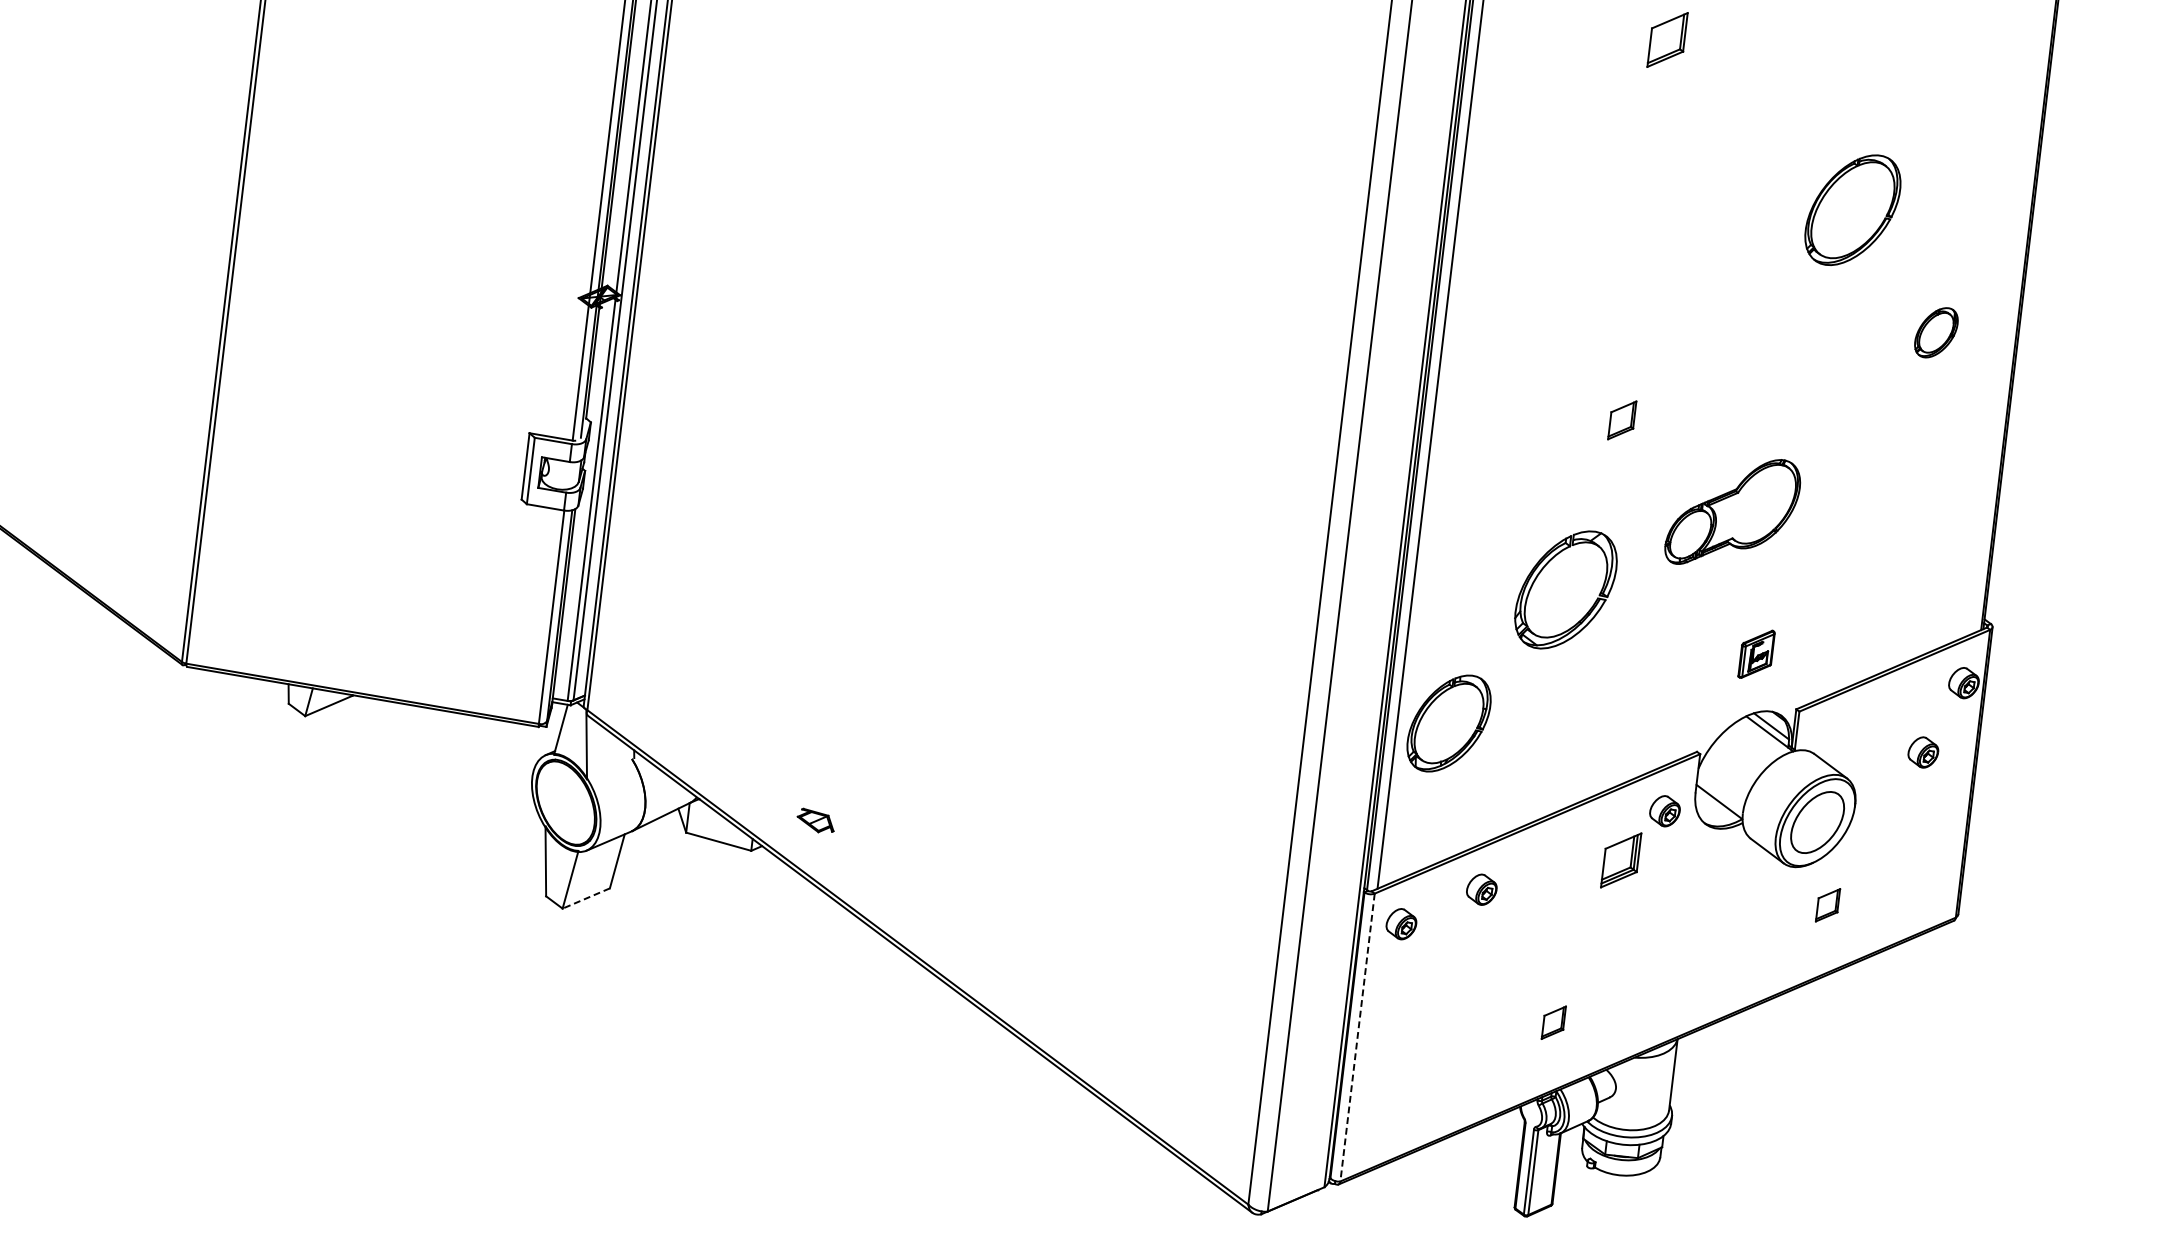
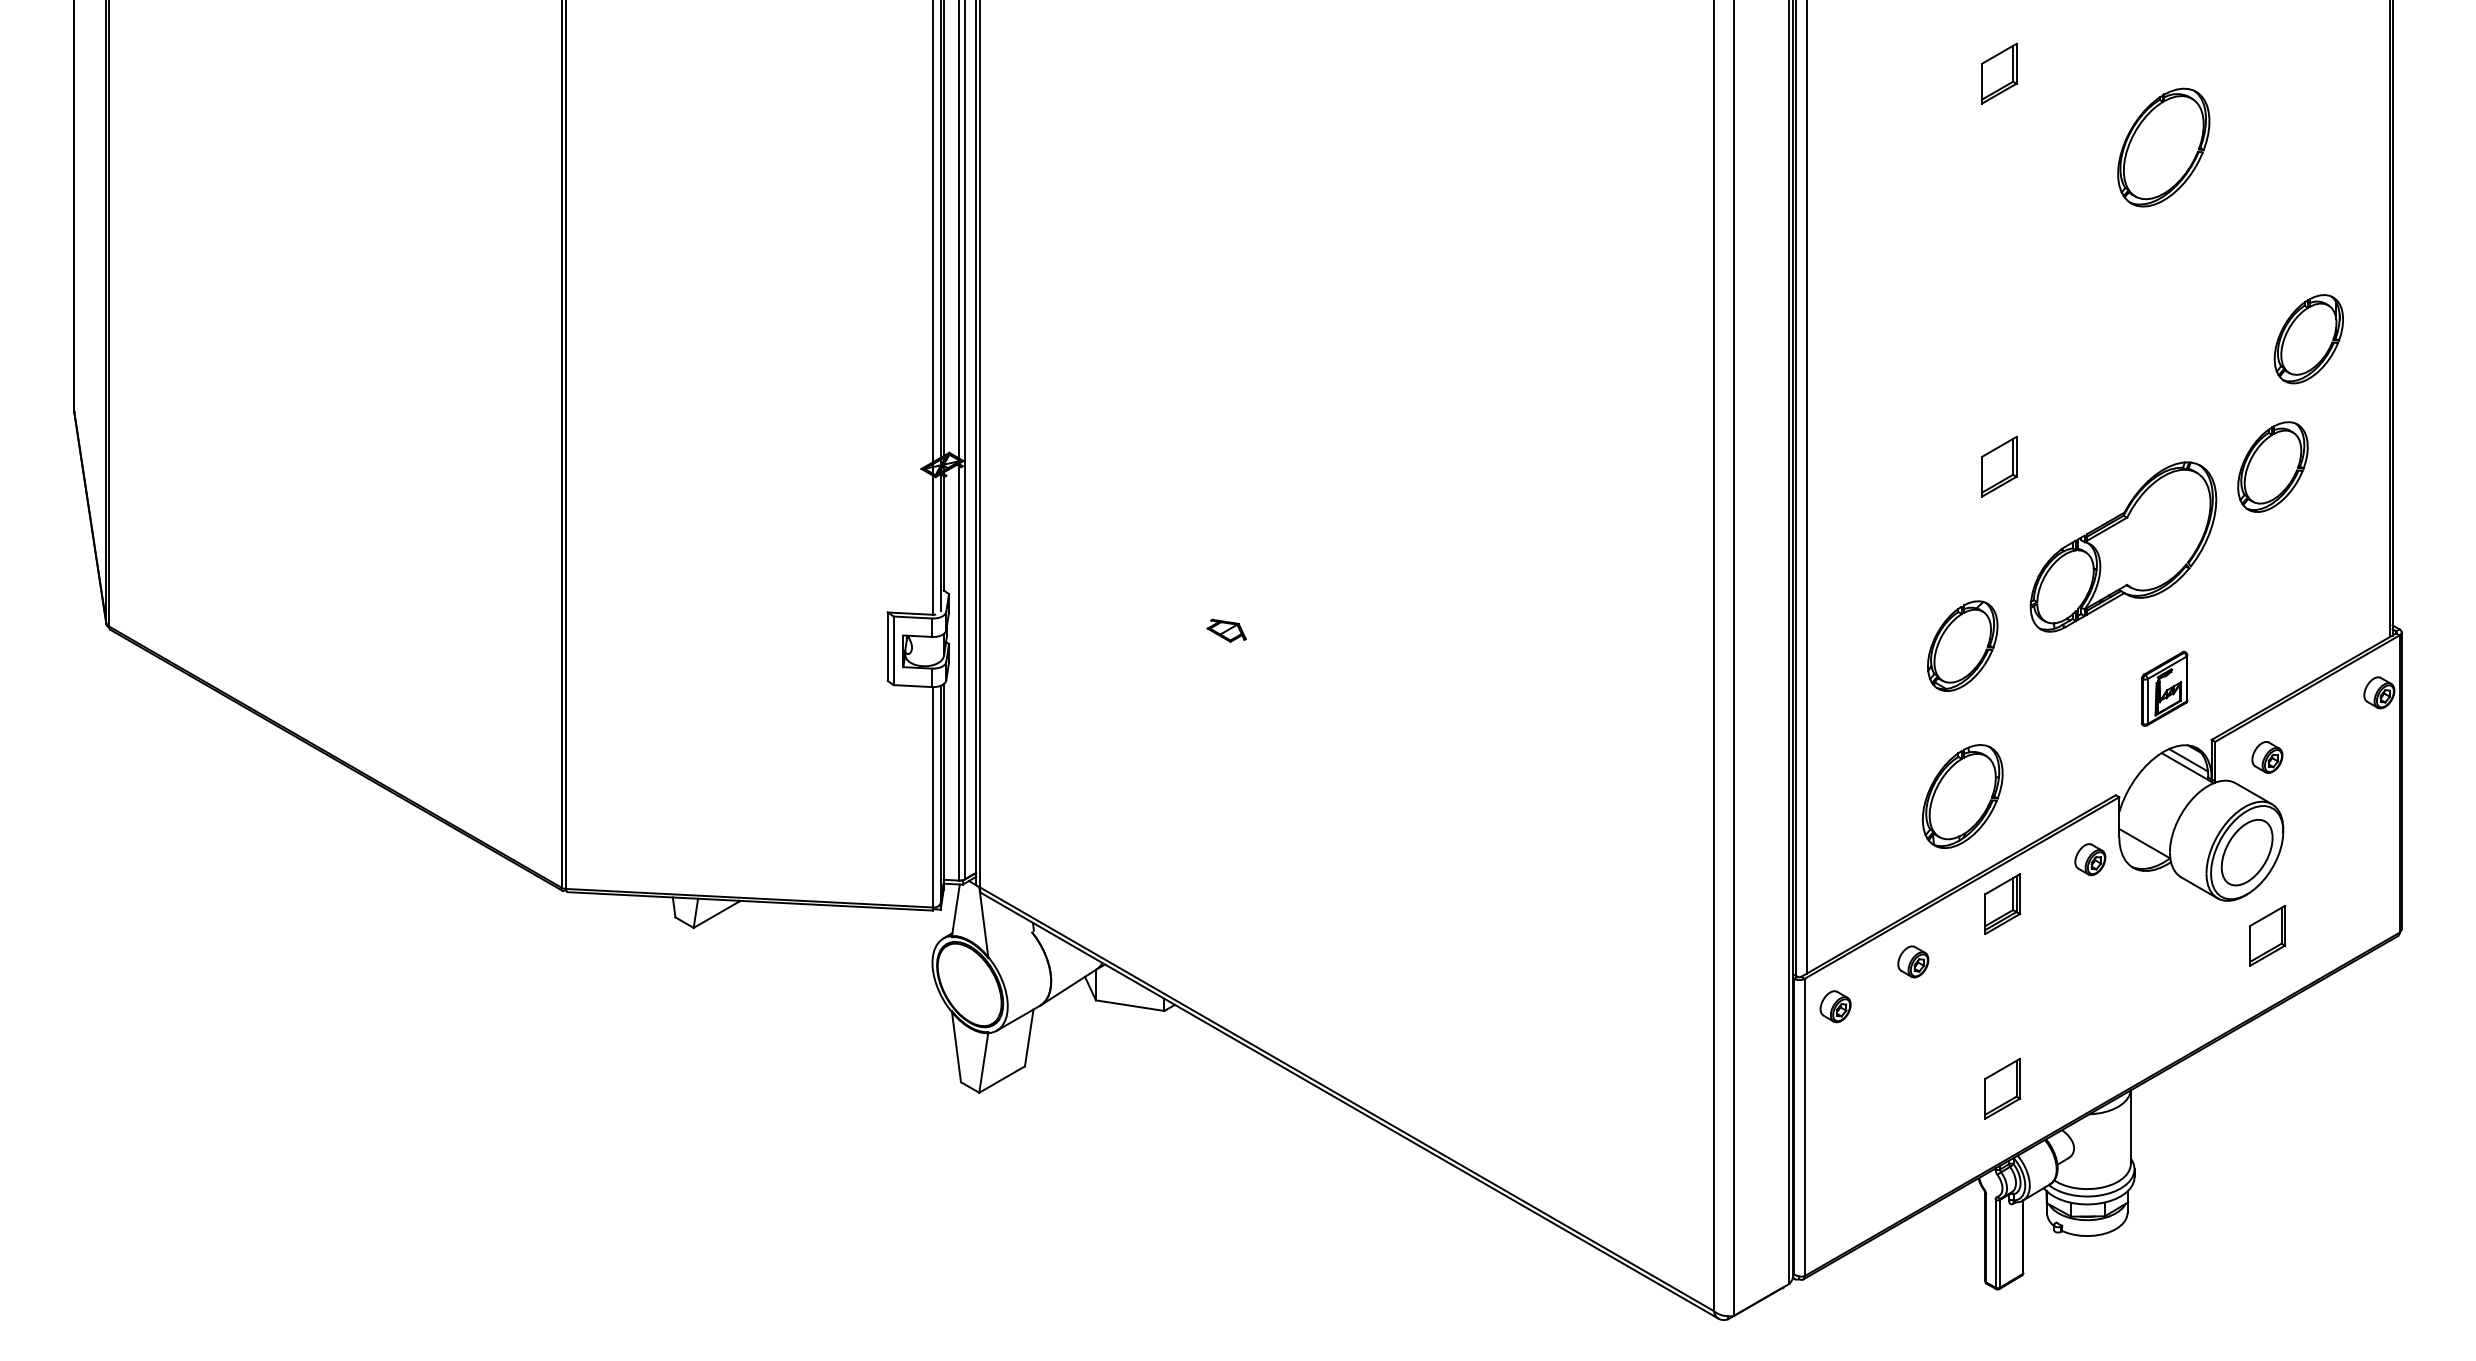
part: (1852, 210) -> (2163, 147), moved
part: (1936, 332) -> (2308, 339), size x1.67
part: (1622, 420) -> (1999, 466), size x1.43
part: (1886, 451) -> (2272, 466), added
part: (1733, 511) -> (2123, 546), size x1.43
part: (1565, 589) -> (1962, 645), size x0.71
part: (1756, 654) -> (2164, 688), size x1.43
part: (1448, 723) -> (1962, 796), moved
part: (1923, 752) -> (2267, 757), moved
part: (815, 820) -> (1226, 630), moved
part: (1621, 859) -> (2002, 903), moved
line: (585, 898) -> (1001, 1079), dashed -> solid
part: (1827, 905) -> (2267, 935), size x1.67
part: (1553, 1022) -> (2002, 1088), size x1.67
line: (1357, 1037) -> (1804, 1127), dashed -> solid

